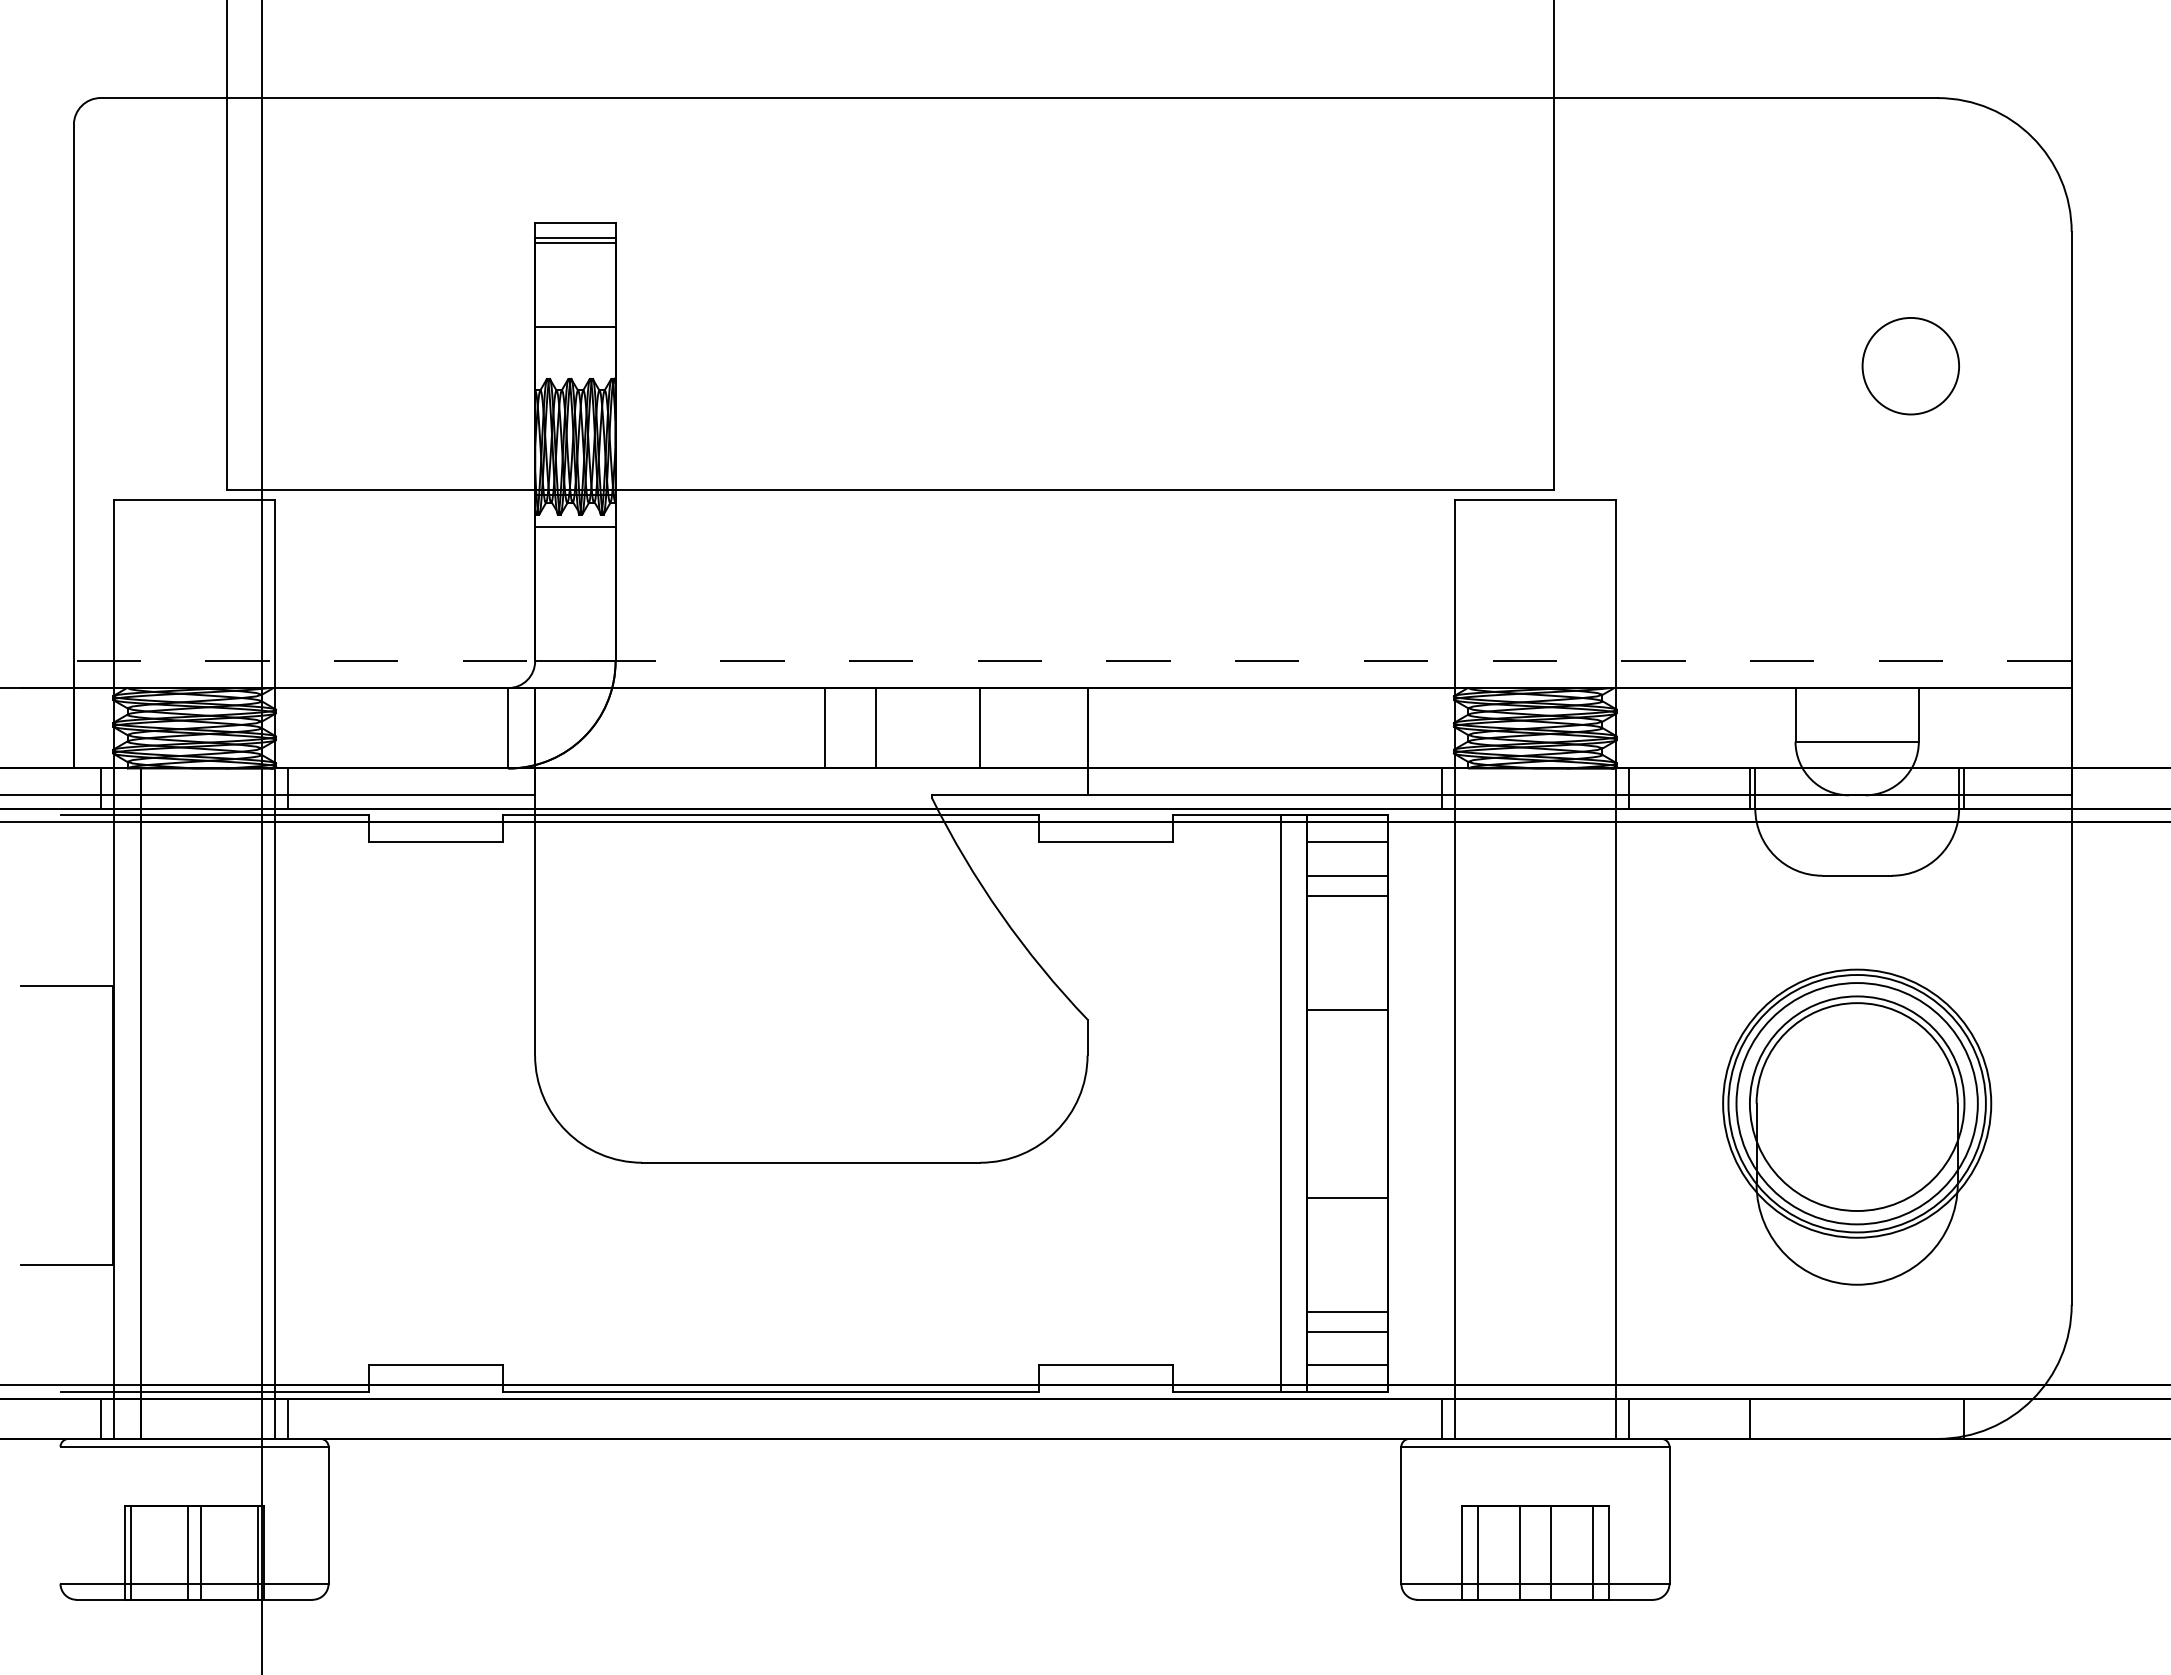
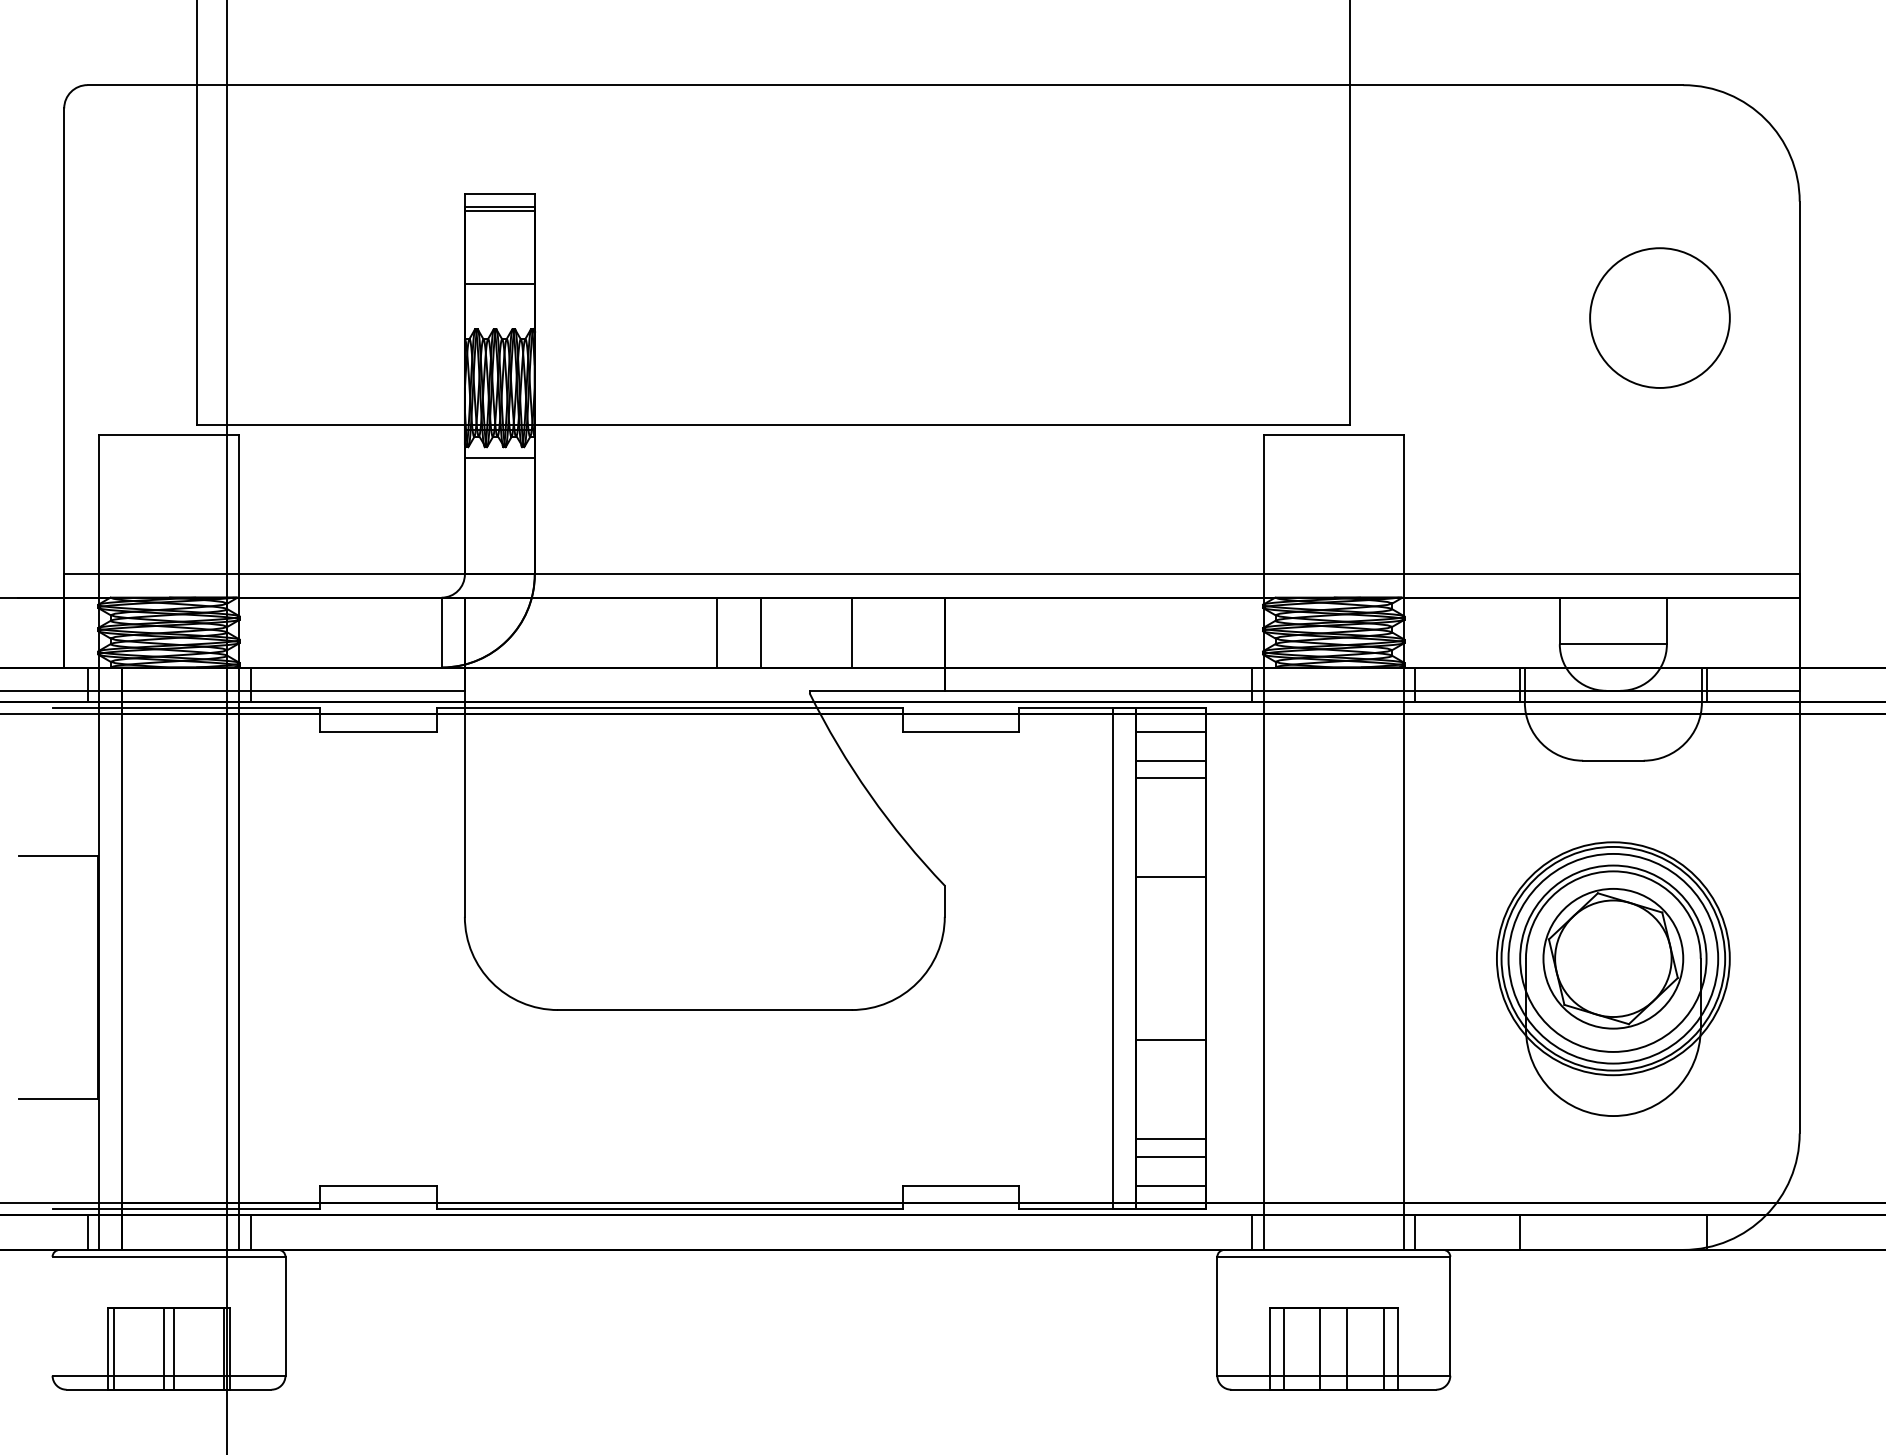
circle: (1910, 365) -> (1659, 317), size x1.67
line: (1072, 661) -> (931, 574), dashed -> solid
part: (1856, 1103) -> (1612, 958), added

